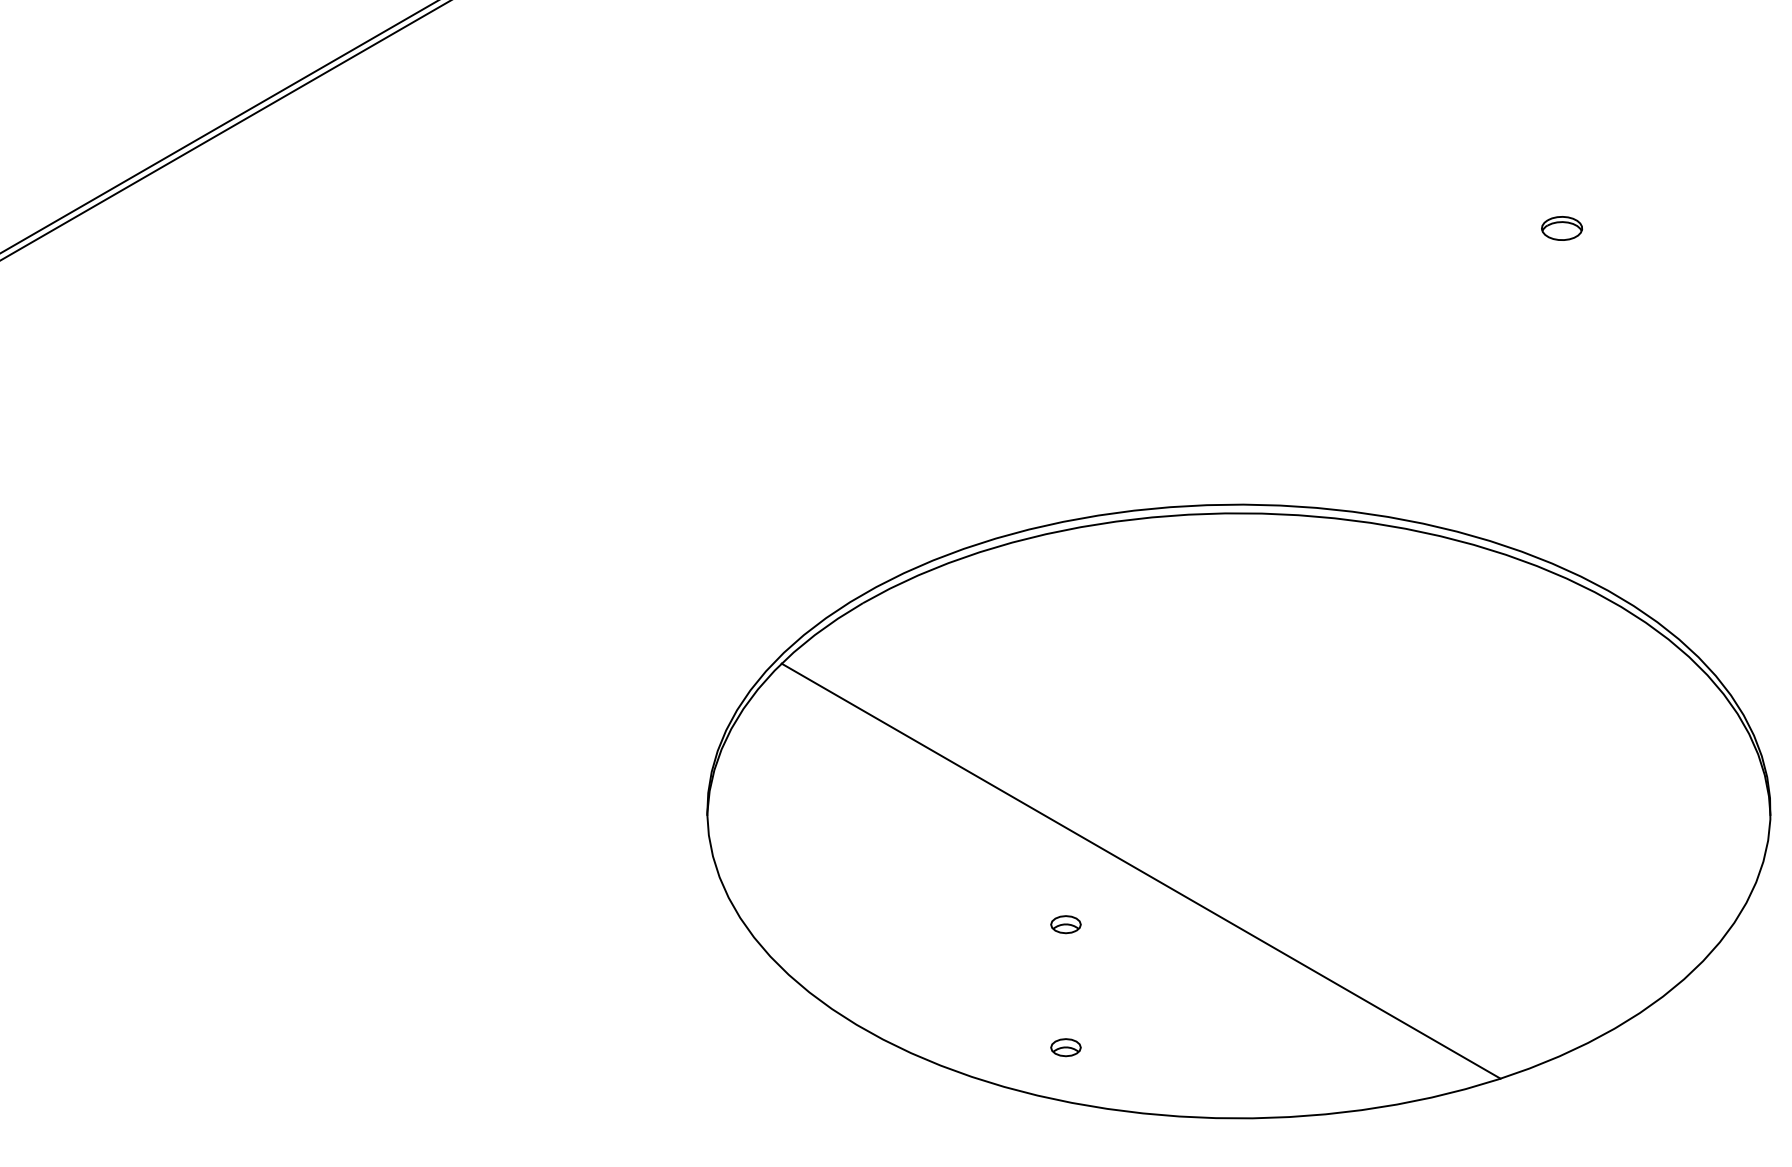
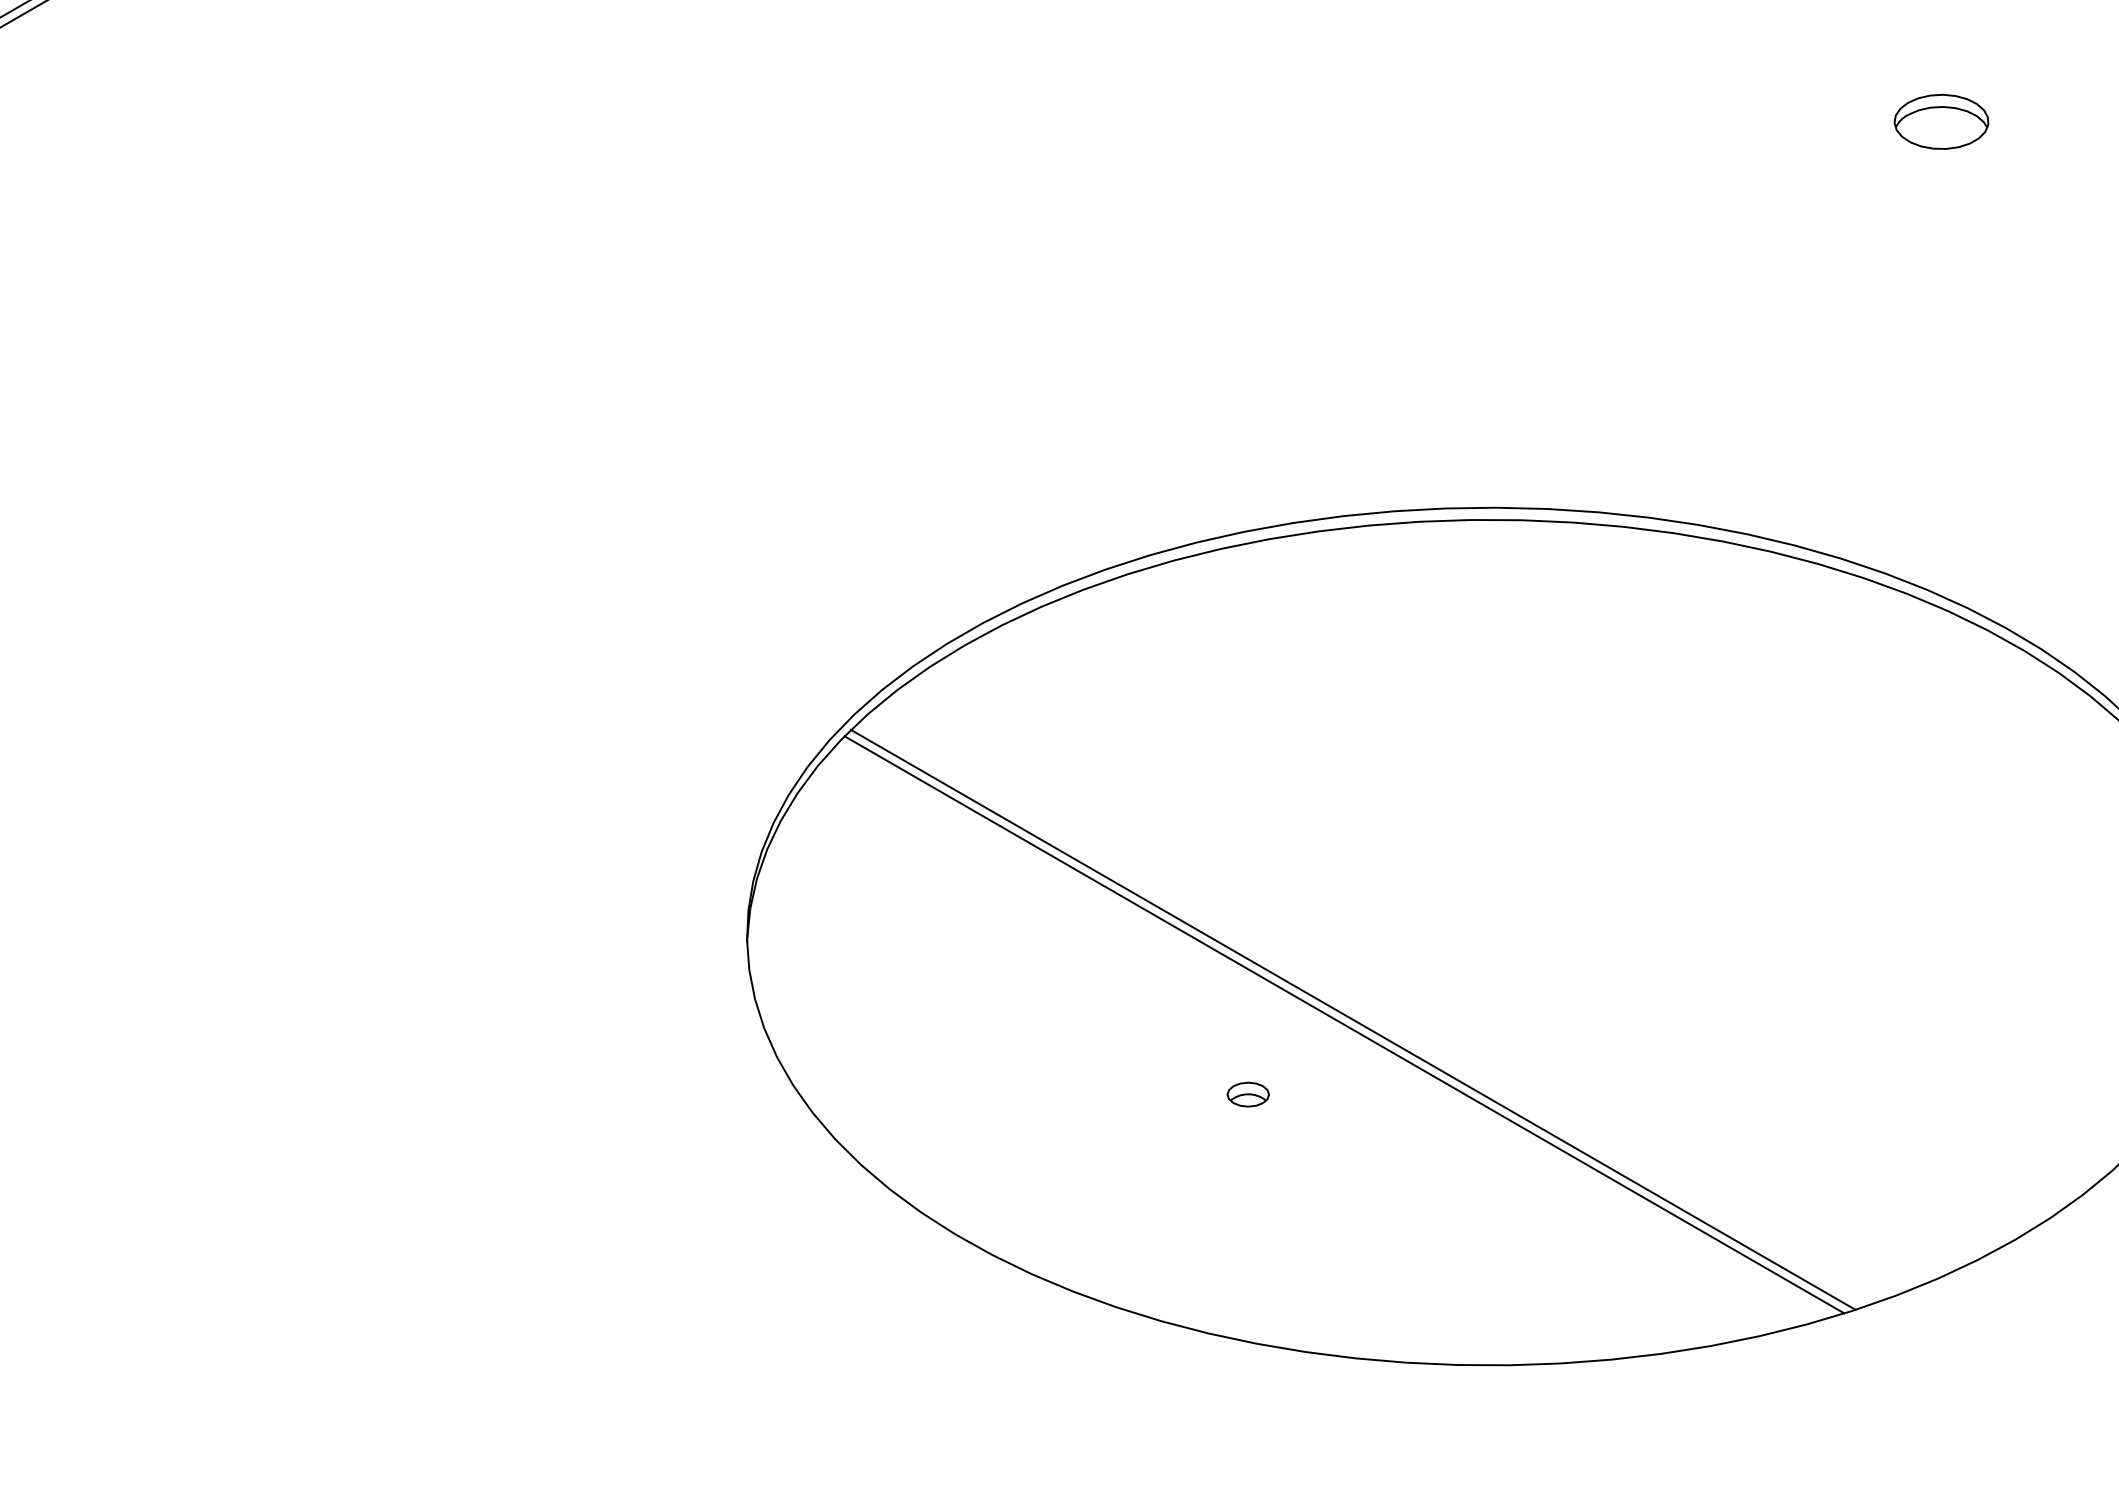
part: (1561, 228) -> (1940, 121), size x1.67
line: (1134, 874) -> (1344, 1024), added
part: (1065, 1047) -> (1247, 1266), removed

